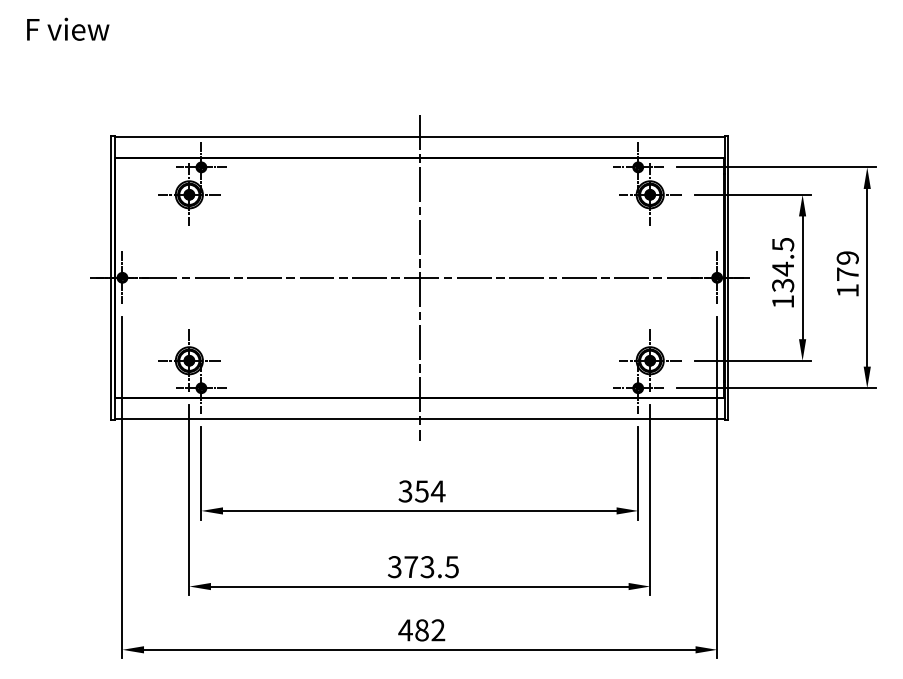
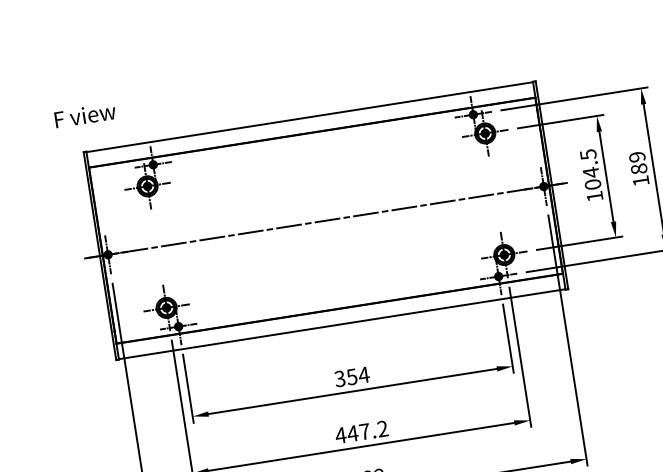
text: (68, 28) -> (85, 114), moved
text: (847, 274) -> (638, 169), 179 -> 189
line: (419, 277) -> (325, 220), removed
text: (783, 285) -> (593, 184), 134.5 -> 104.5
text: (422, 567) -> (361, 432), 373.5 -> 447.2

